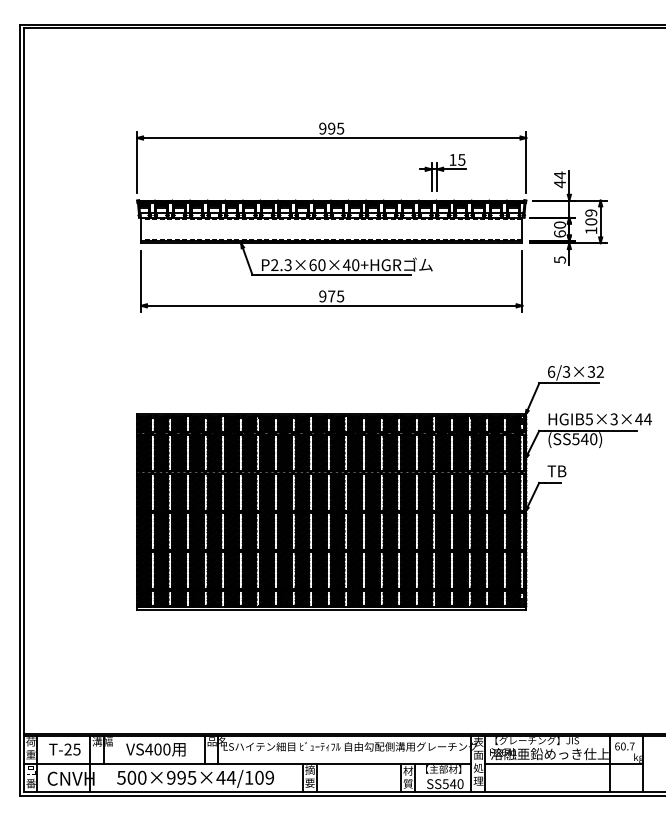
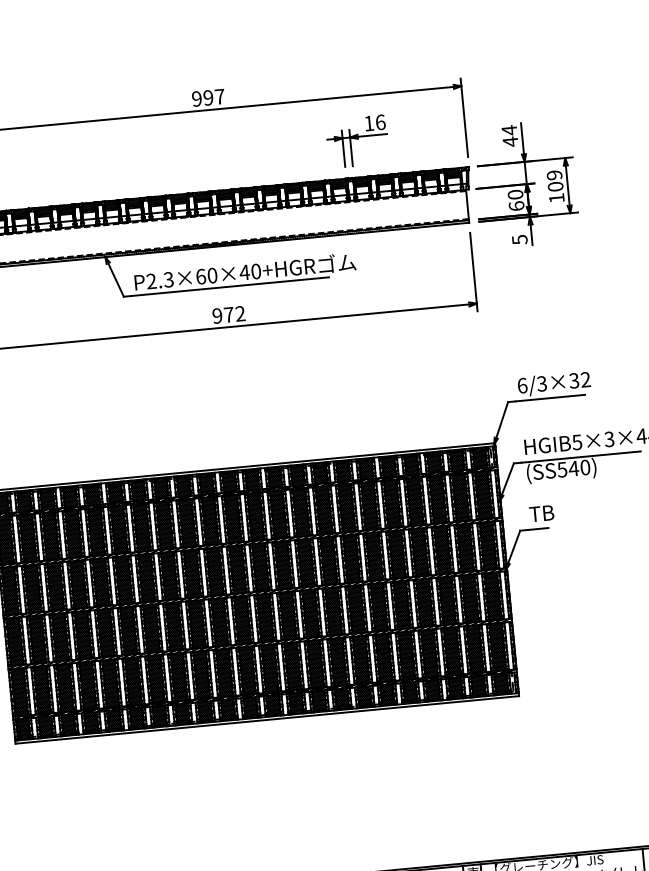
text: (340, 128) -> (219, 96), 995 -> 997
text: (461, 159) -> (380, 121), 15 -> 16
text: (340, 296) -> (240, 313), 975 -> 972

